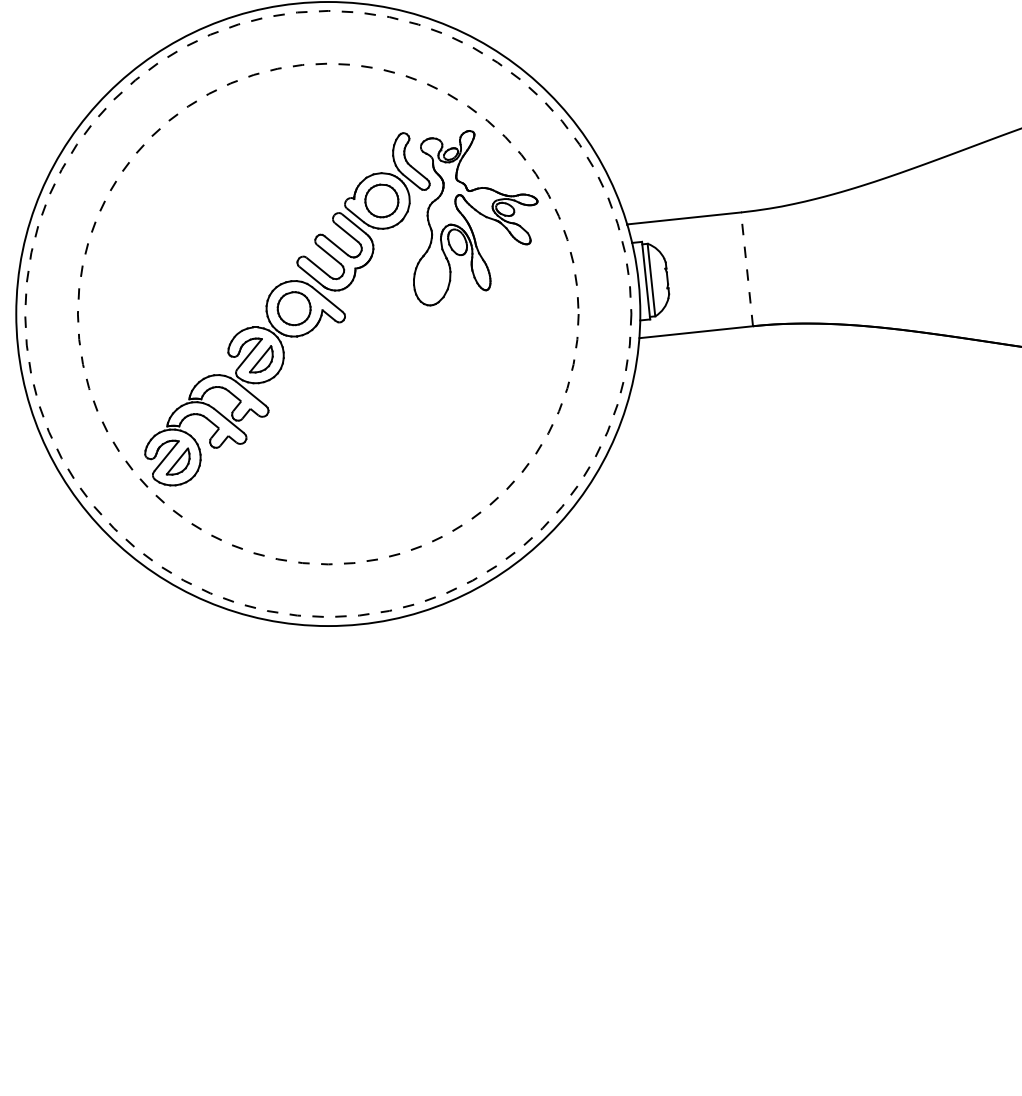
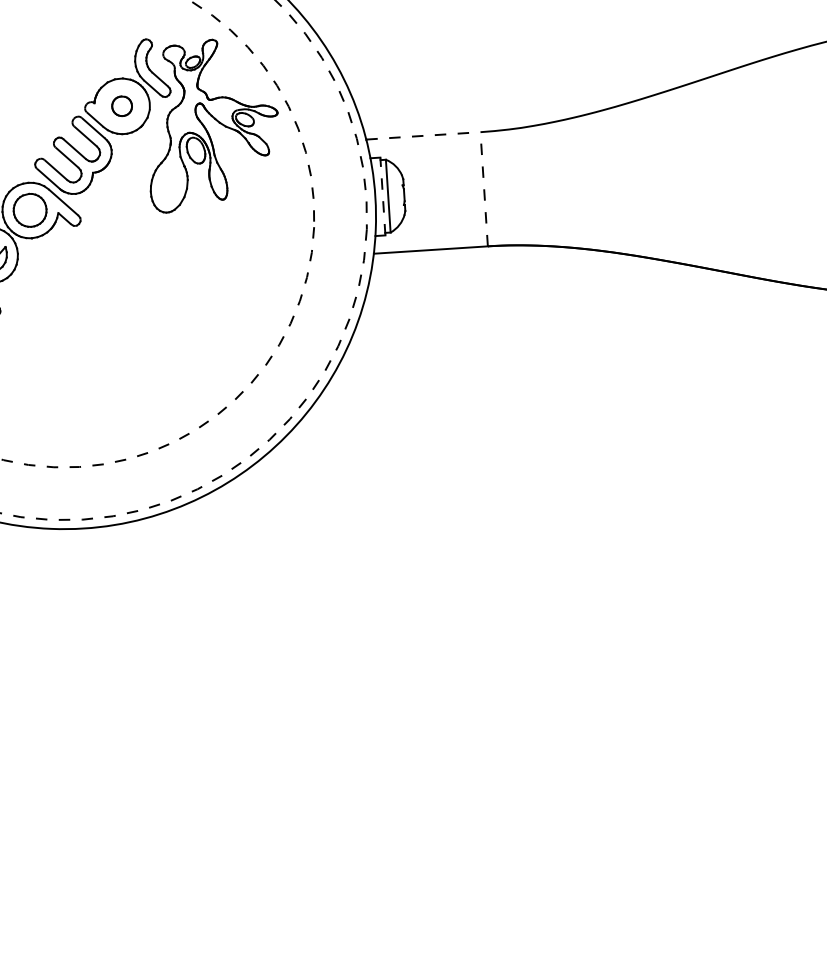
part: (381, 200) -> (121, 105), size x0.6
line: (684, 218) -> (423, 135), solid -> dashed
line: (646, 280) -> (383, 196), solid -> dashed

